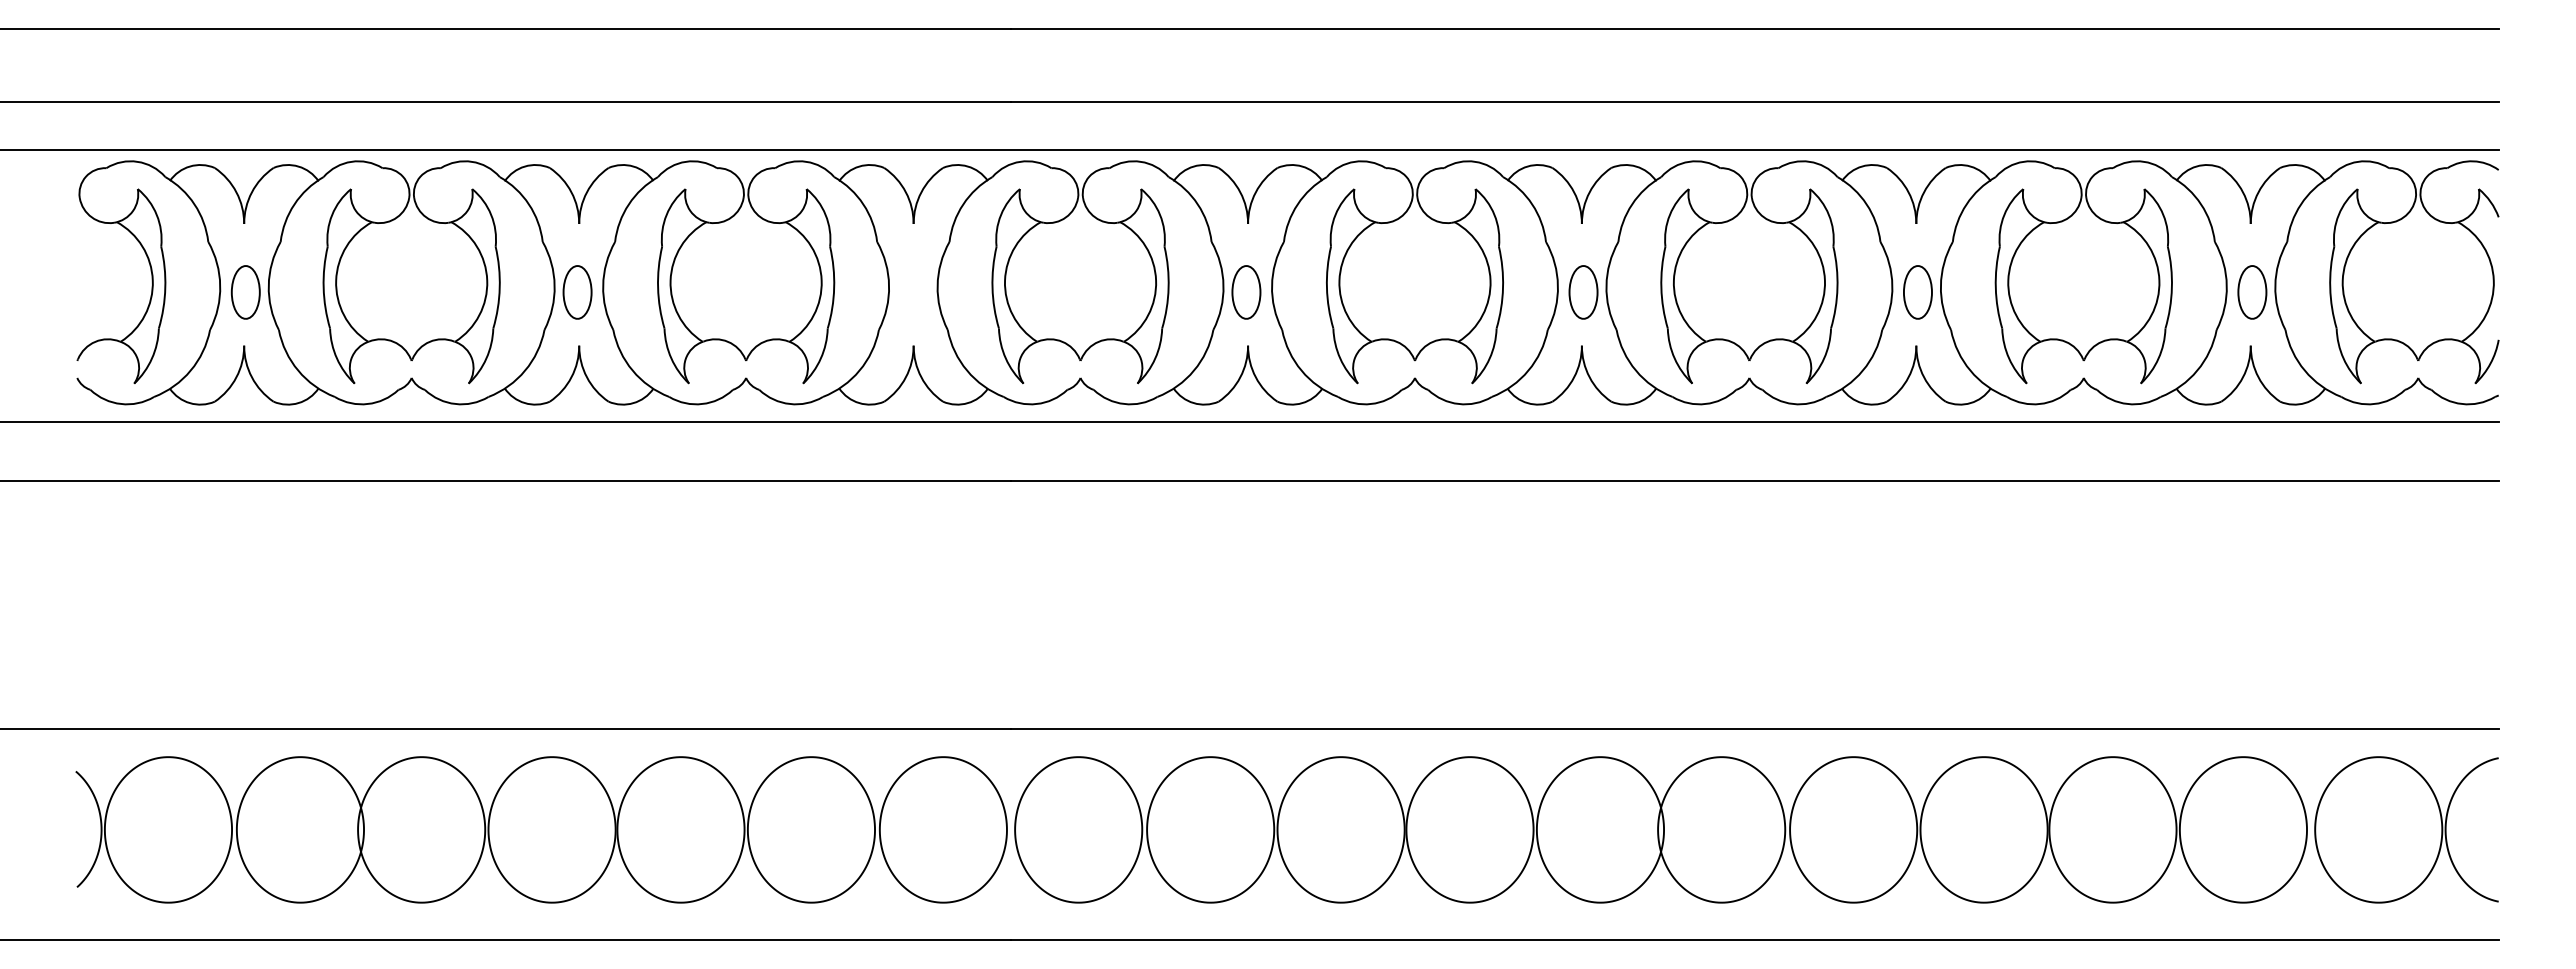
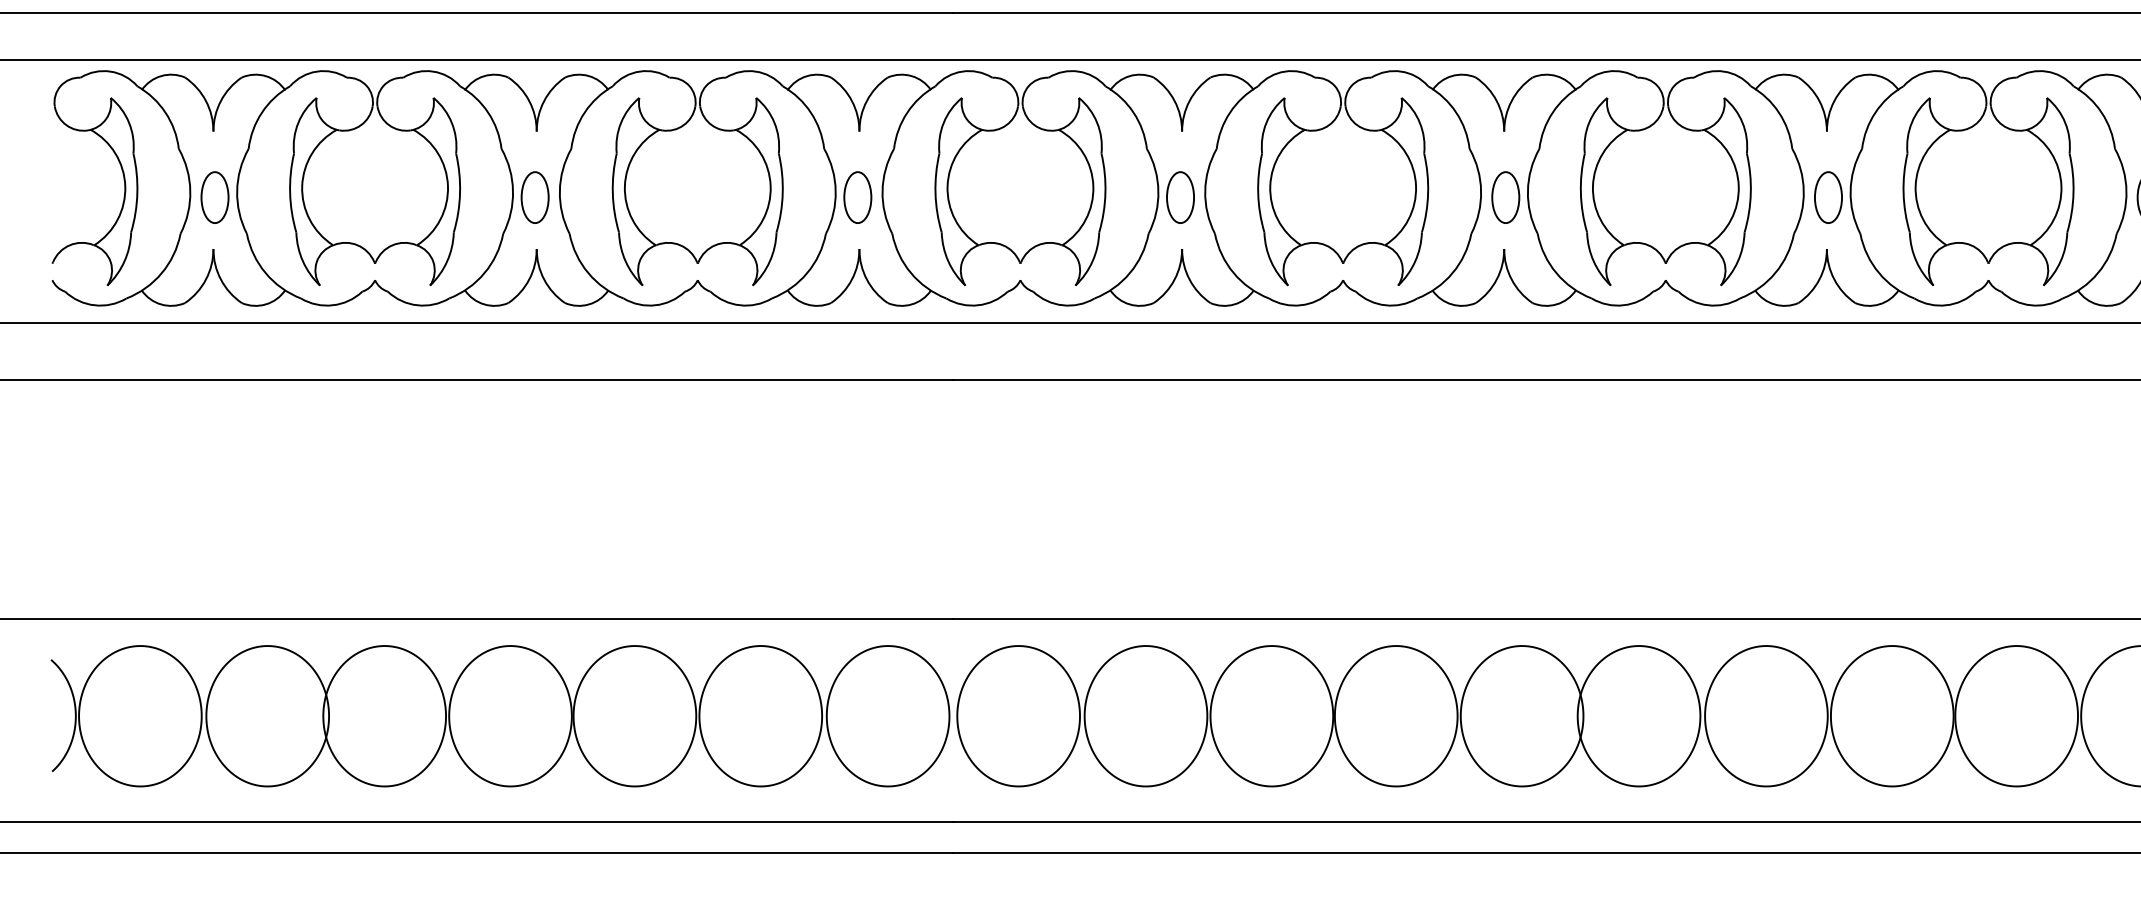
part: (911, 292) -> (857, 197), added

